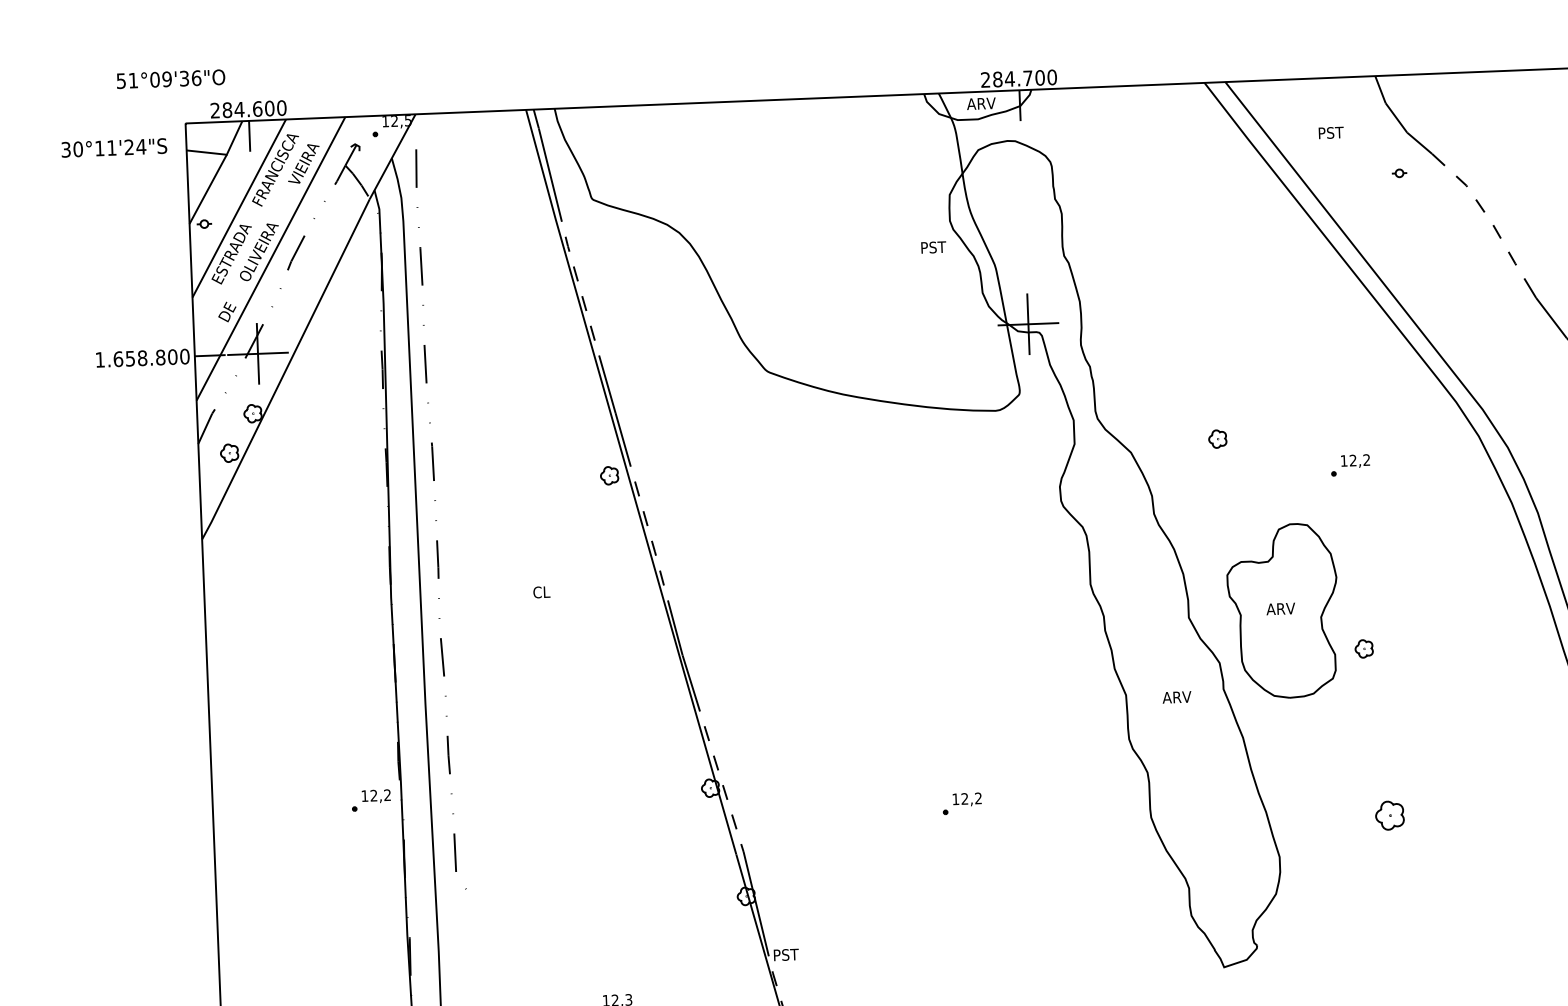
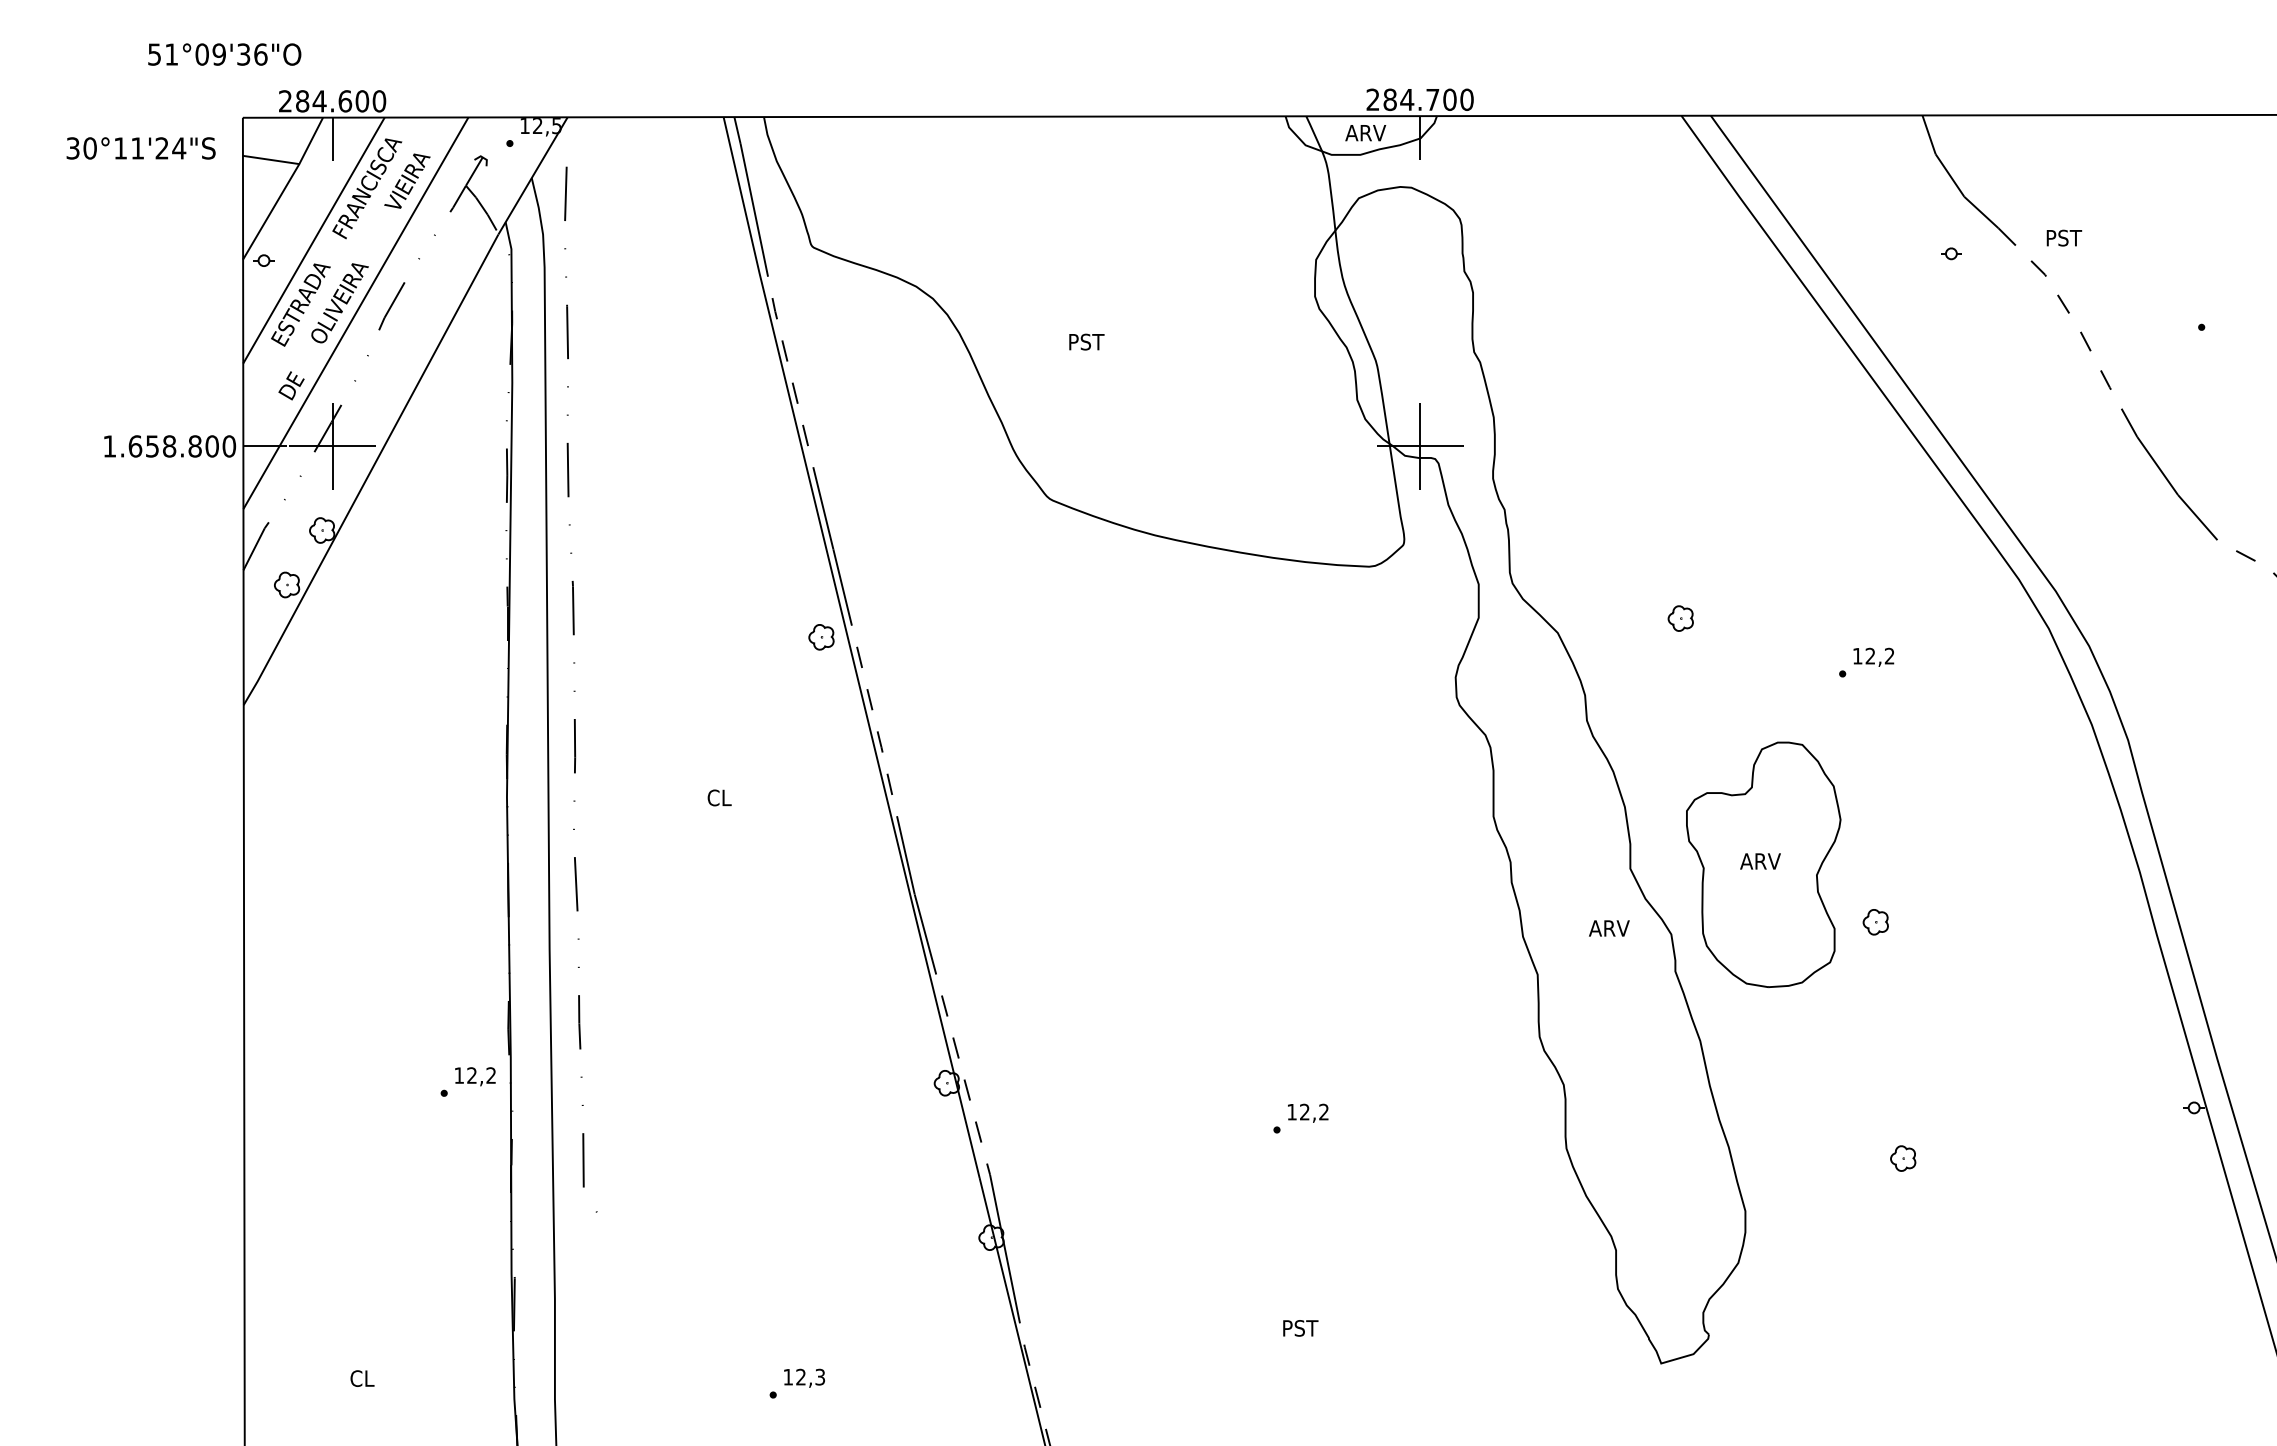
text: (1331, 132) -> (2064, 237), moved
text: (933, 247) -> (1086, 341), moved
text: (1177, 697) -> (1609, 928), moved
part: (1390, 815) -> (1903, 1158), size x0.62
text: (786, 955) -> (1300, 1328), moved

